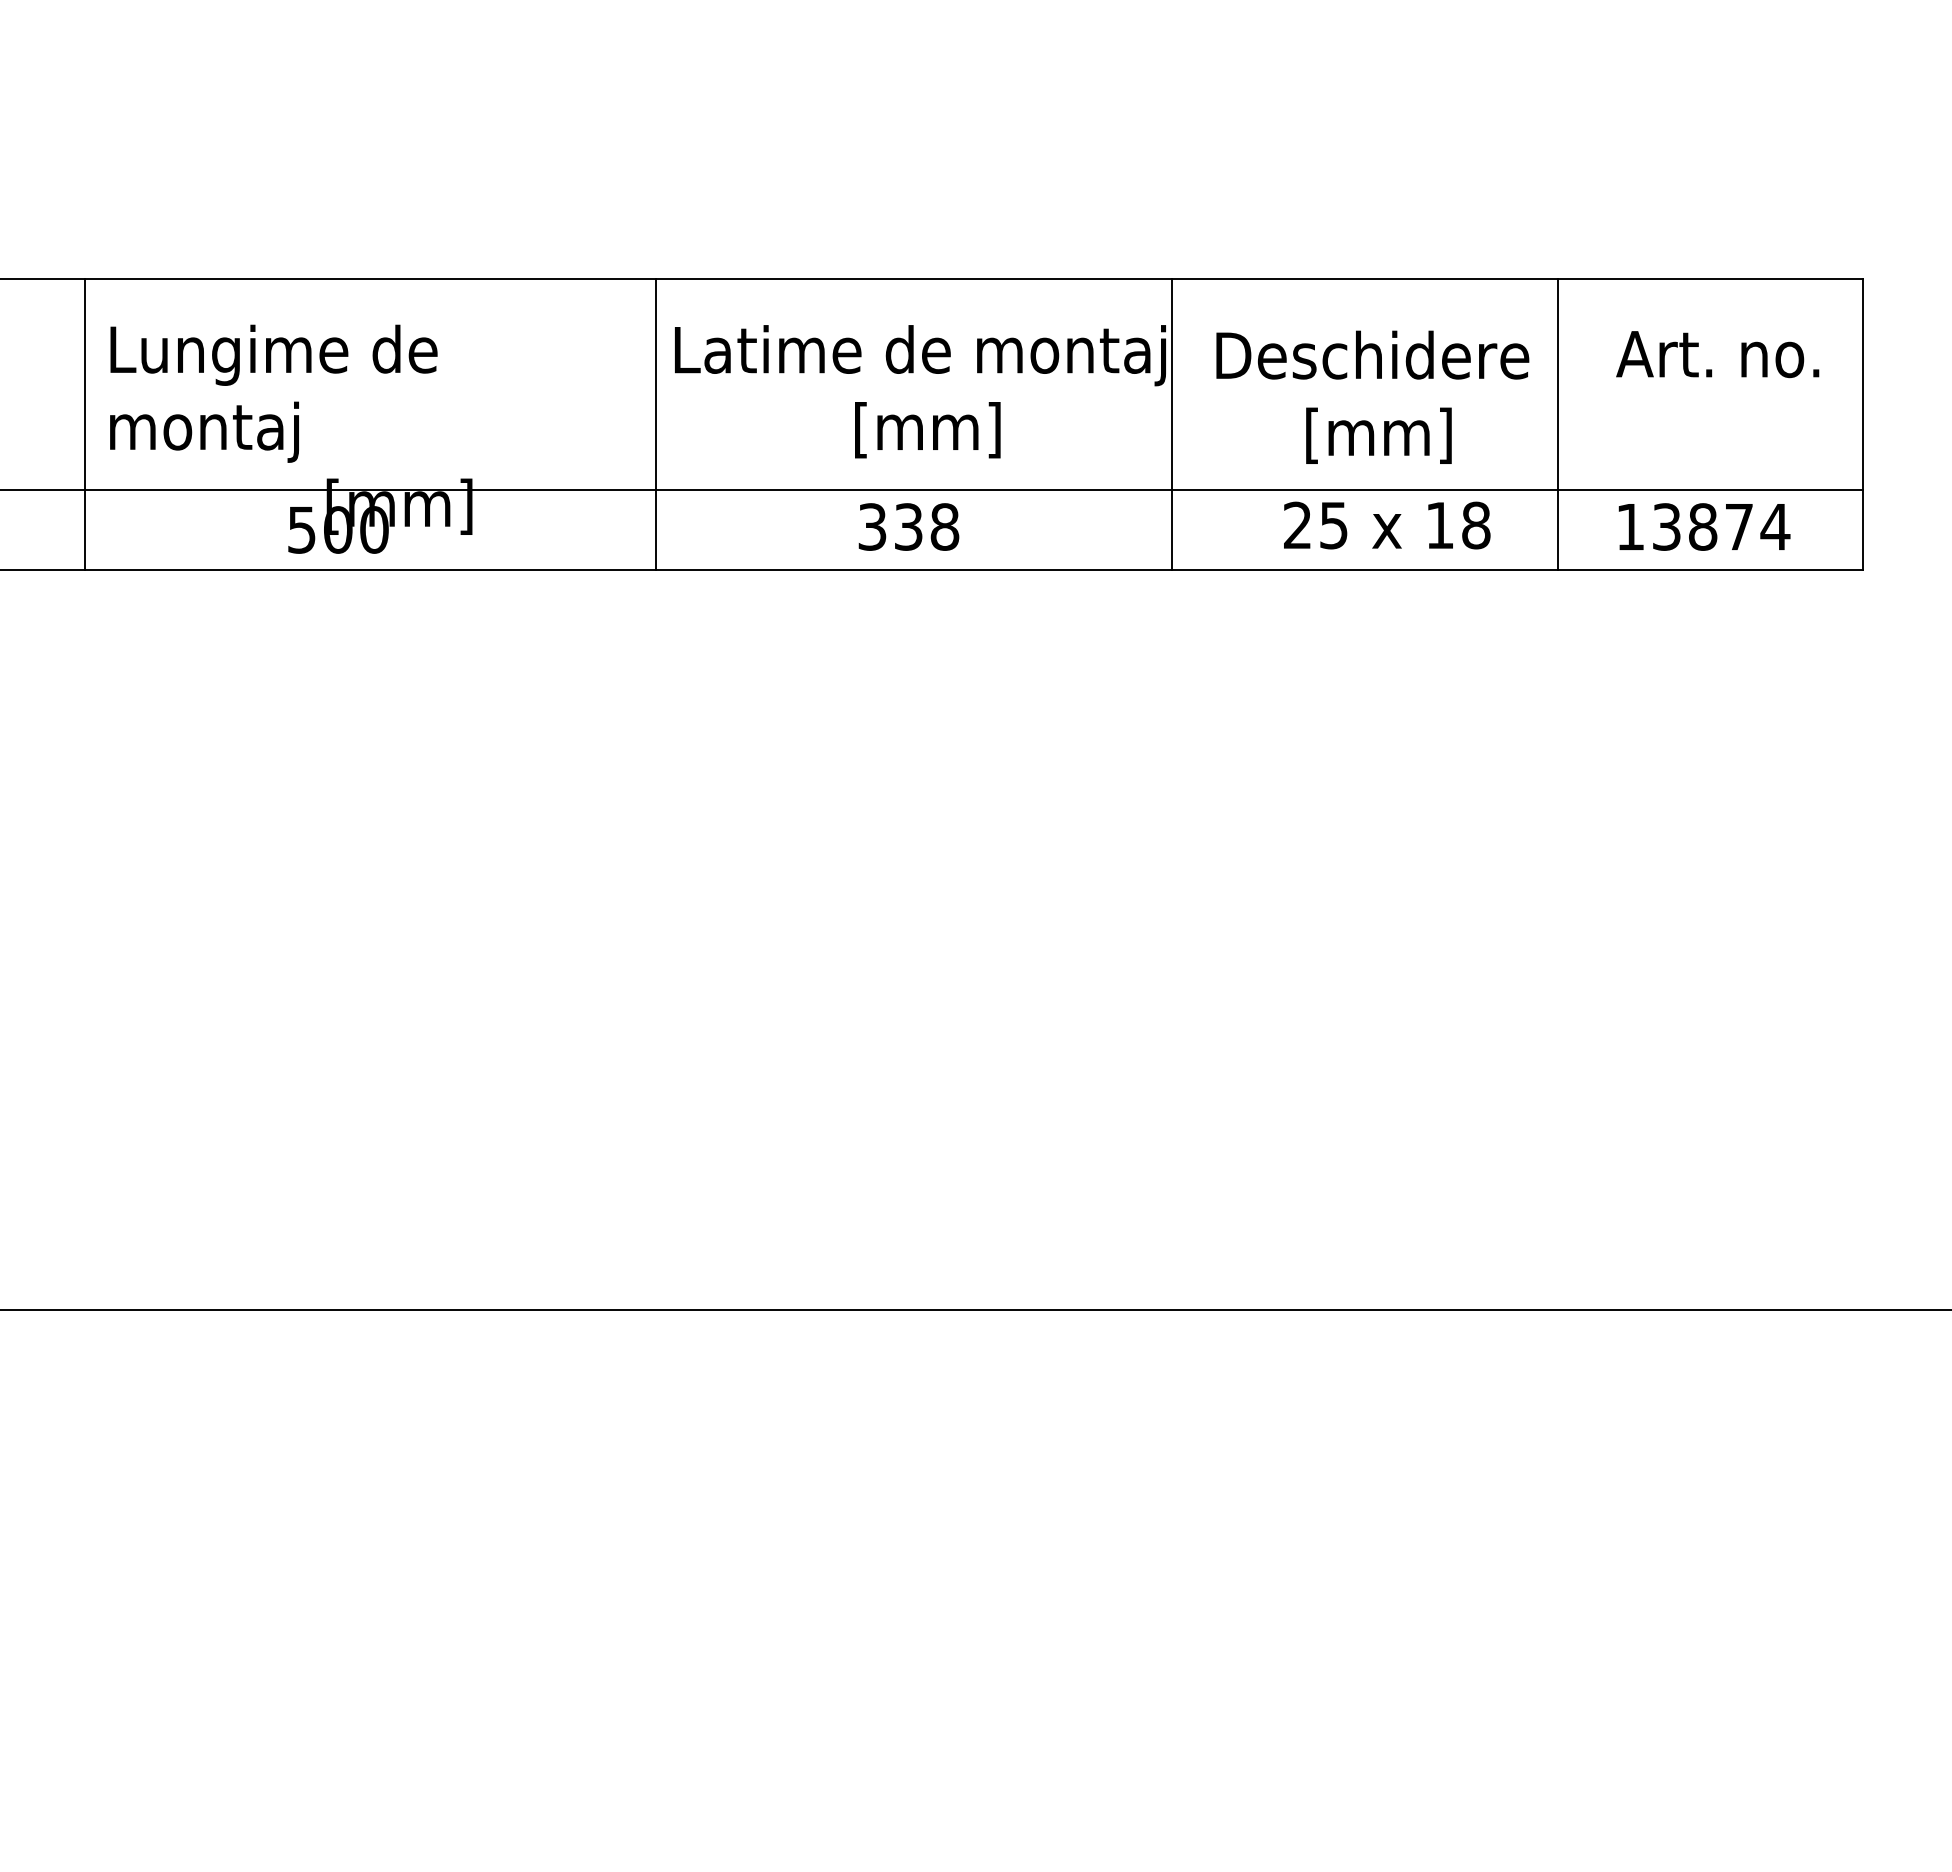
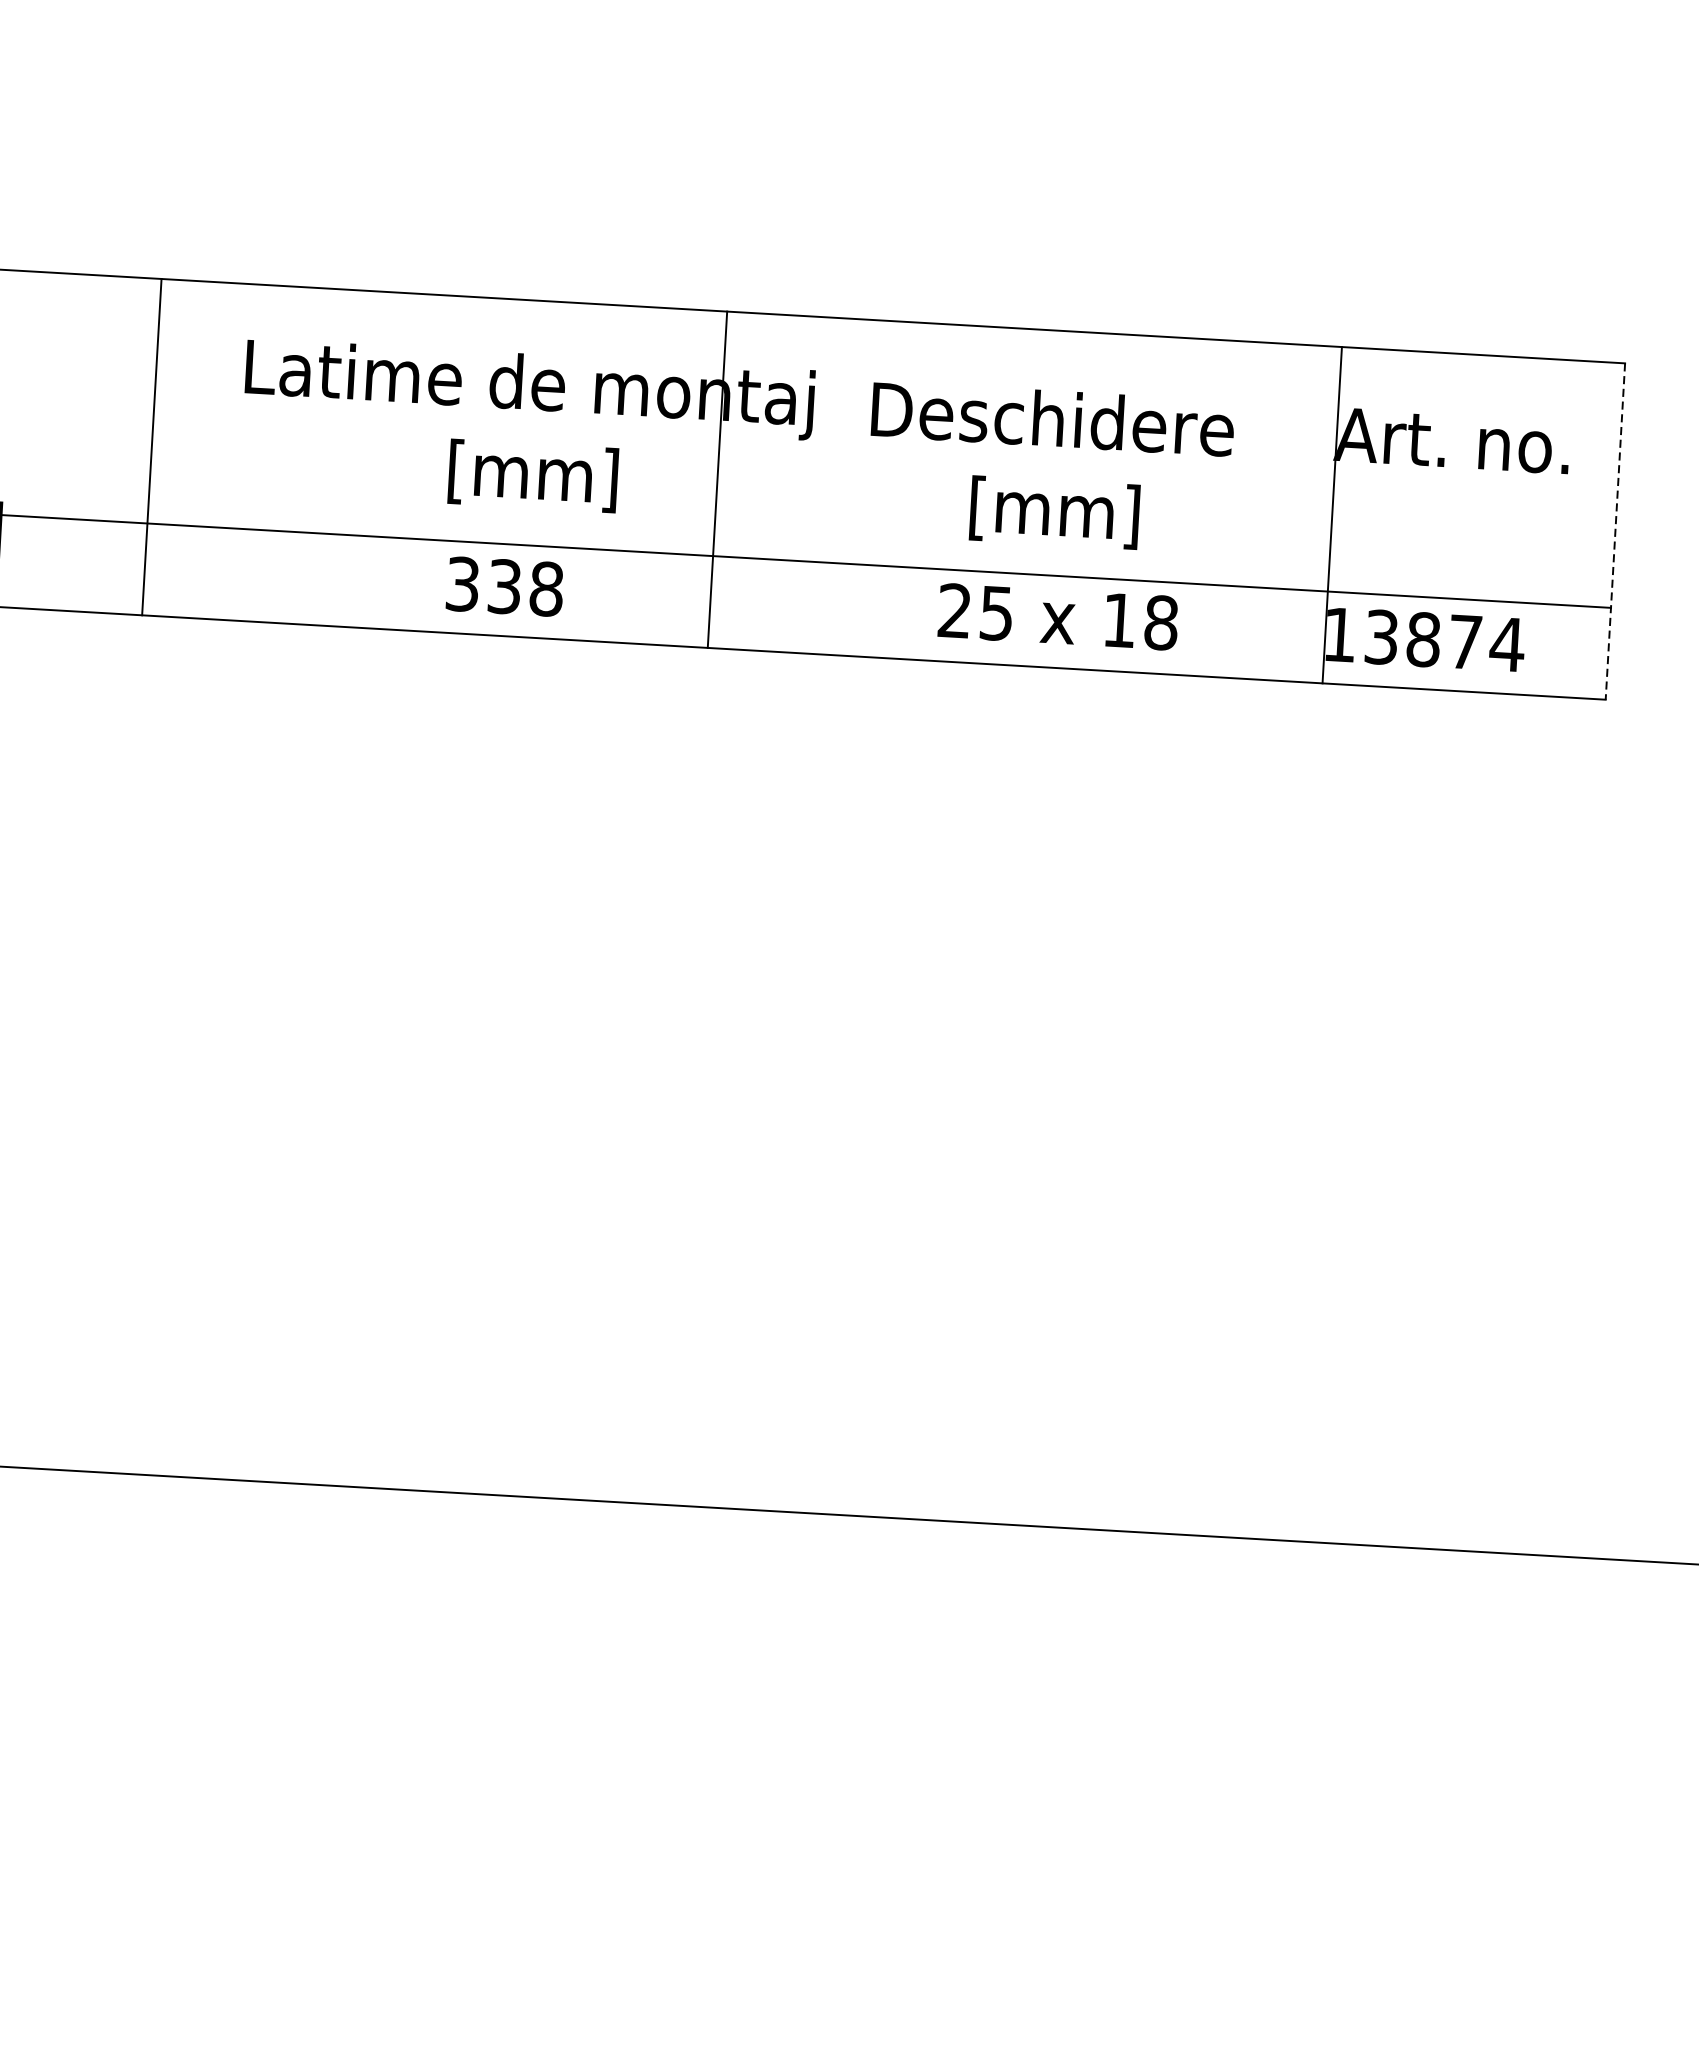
line: (655, 423) -> (151, 446), moved
line: (1171, 423) -> (717, 478), moved
line: (1558, 423) -> (1332, 514), moved
line: (1862, 424) -> (1614, 531), solid -> dashed

